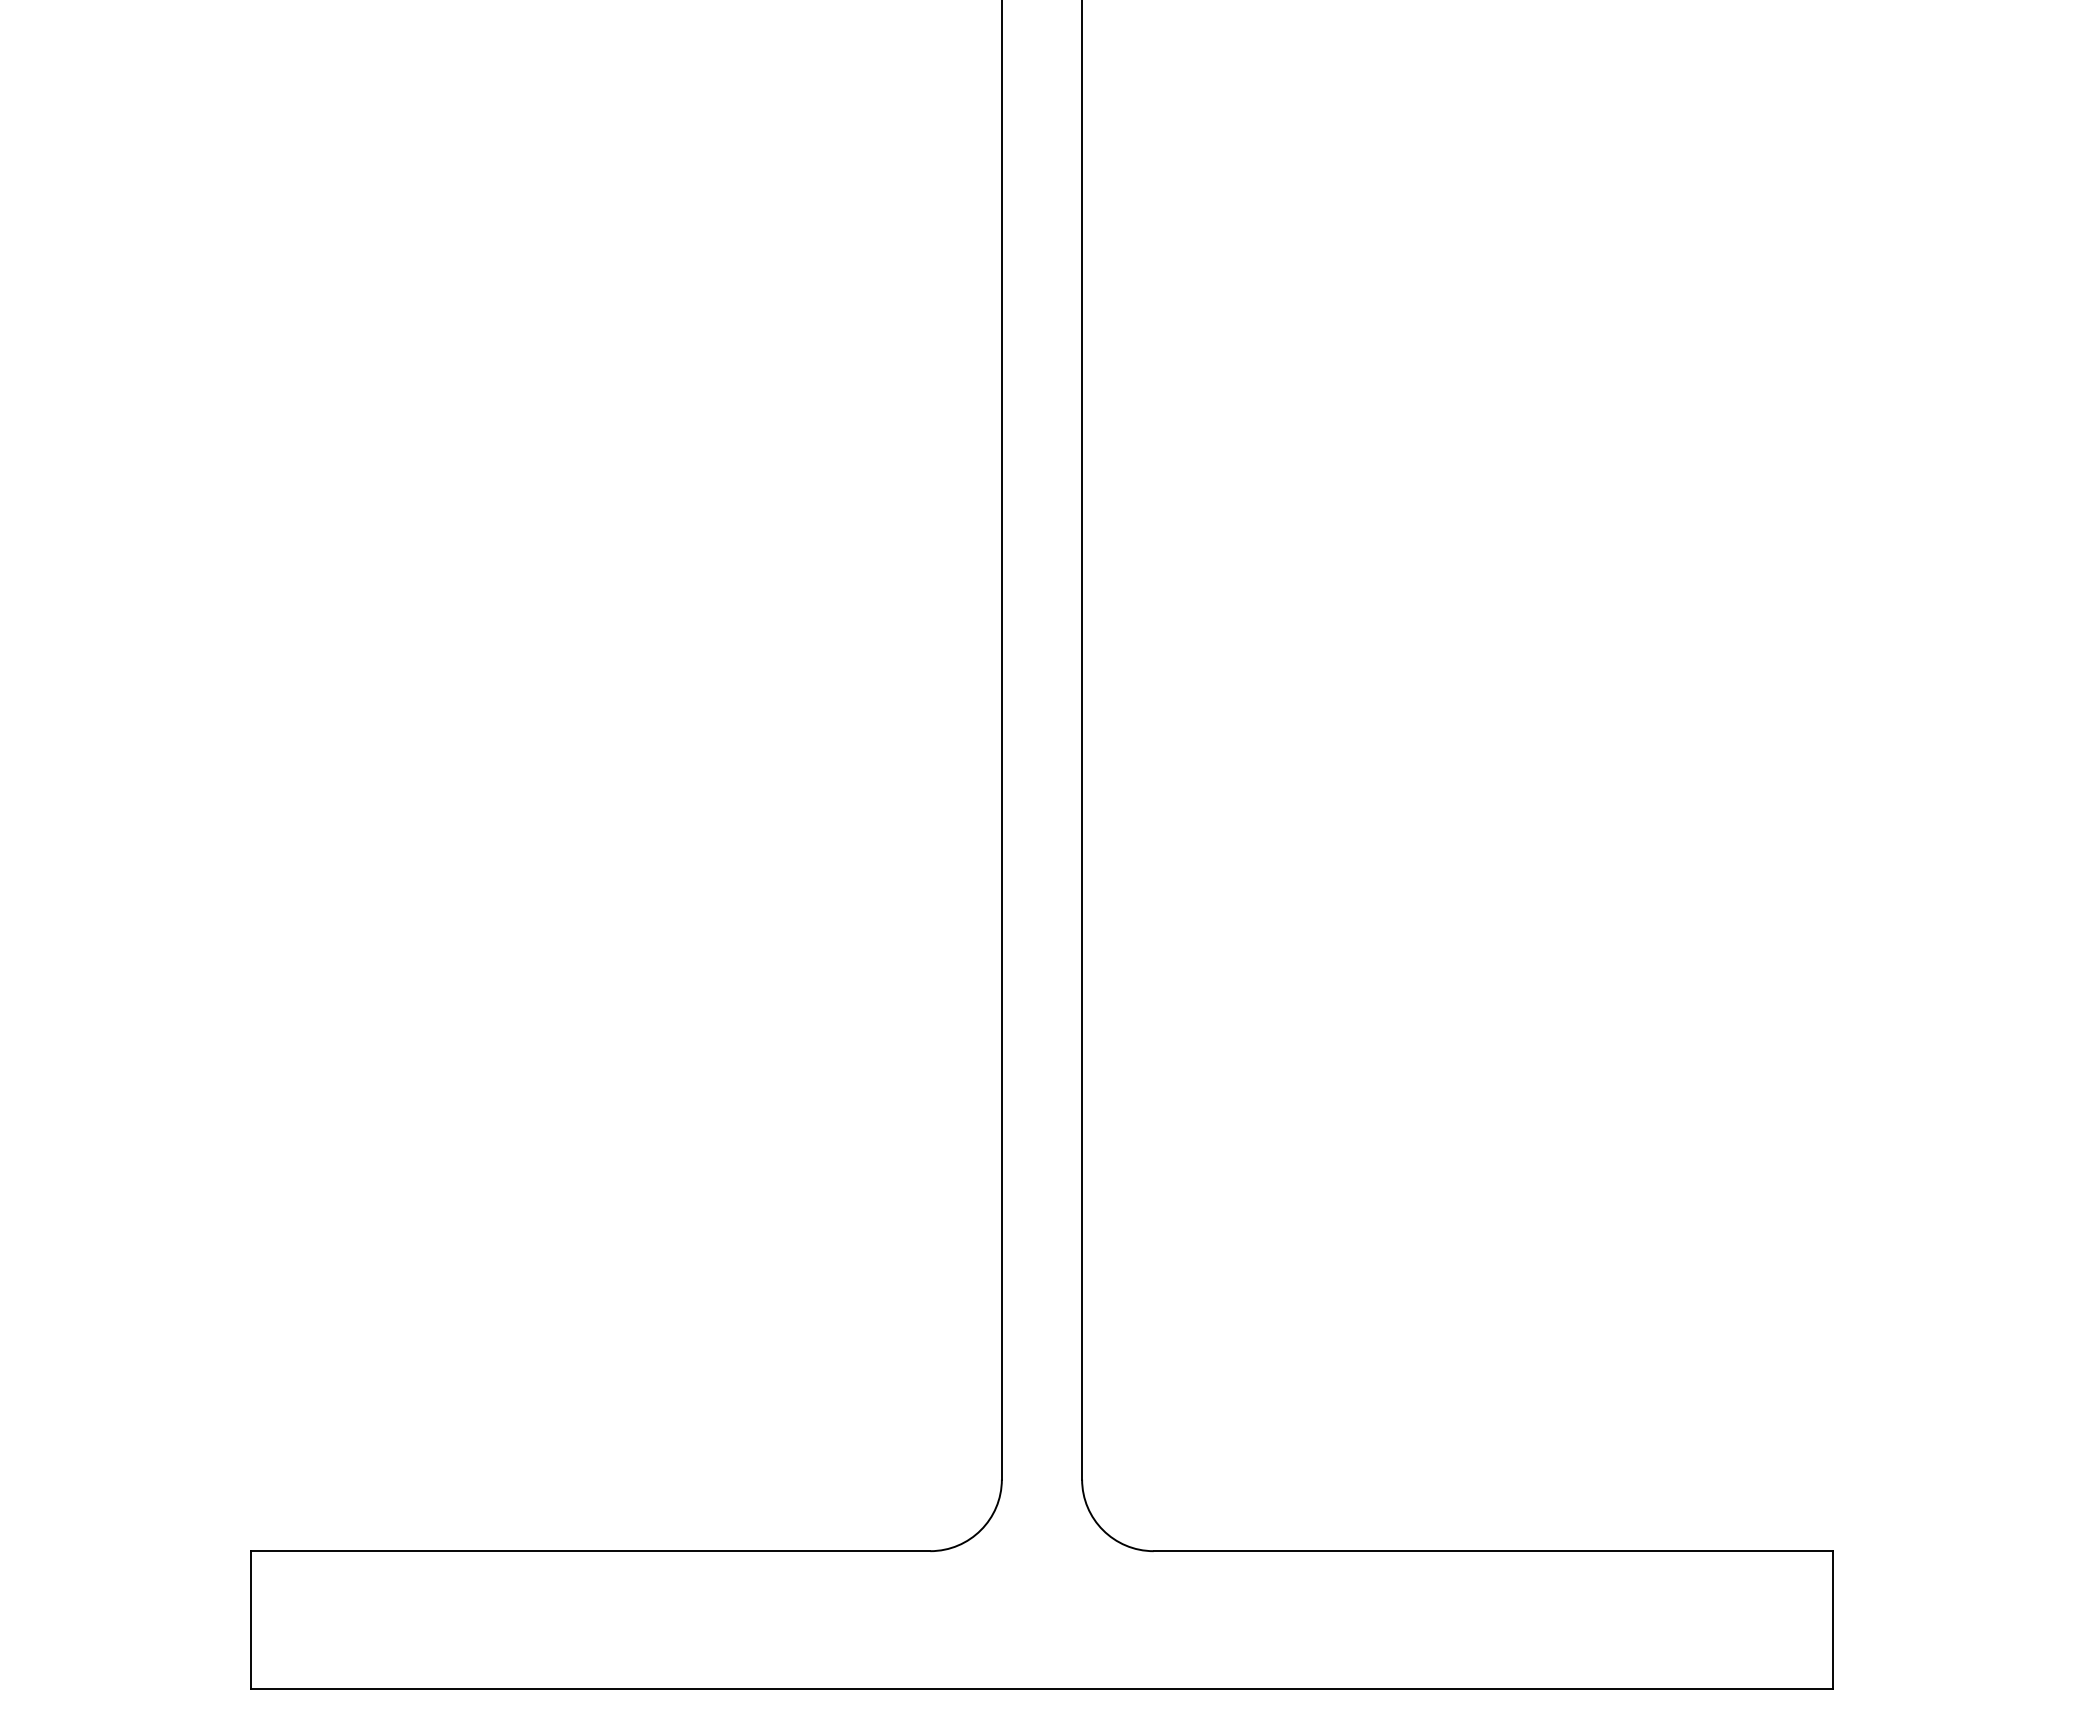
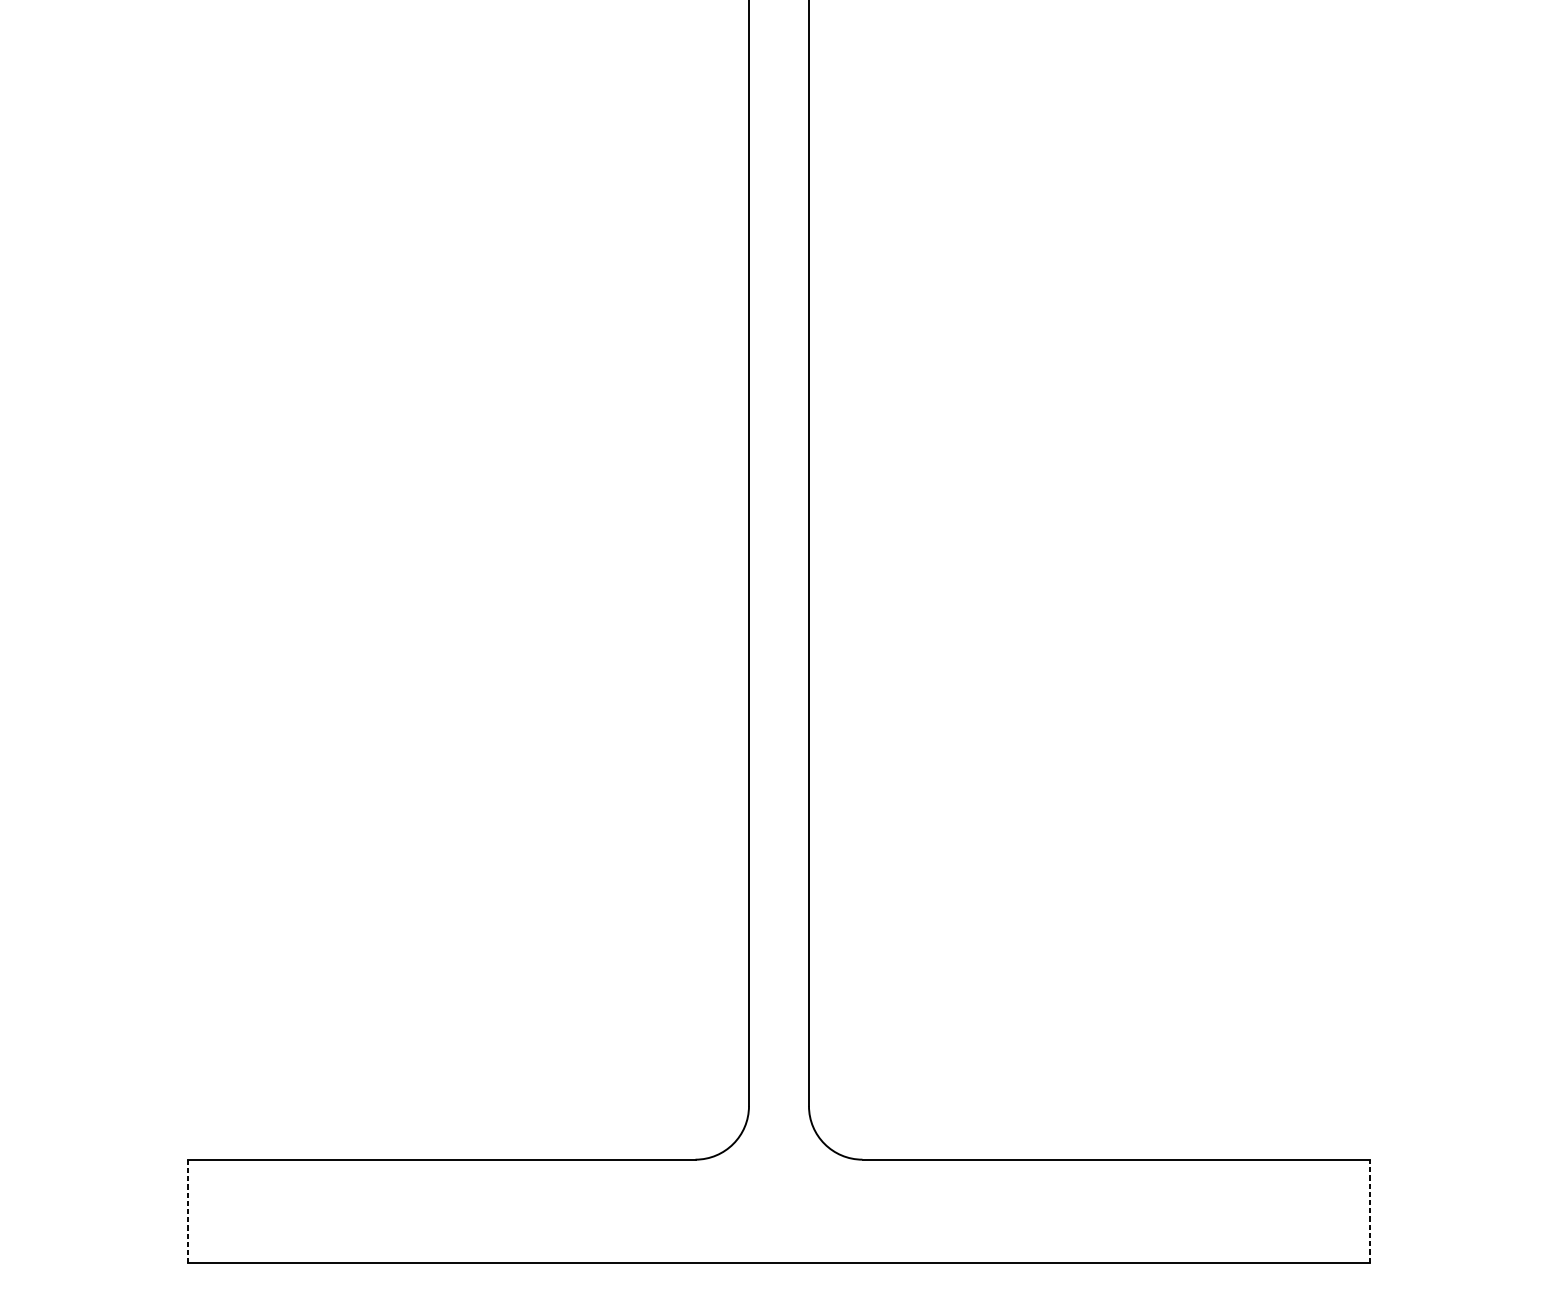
line: (250, 1620) -> (187, 1211), solid -> dashed
line: (1833, 1620) -> (1370, 1211), solid -> dashed

